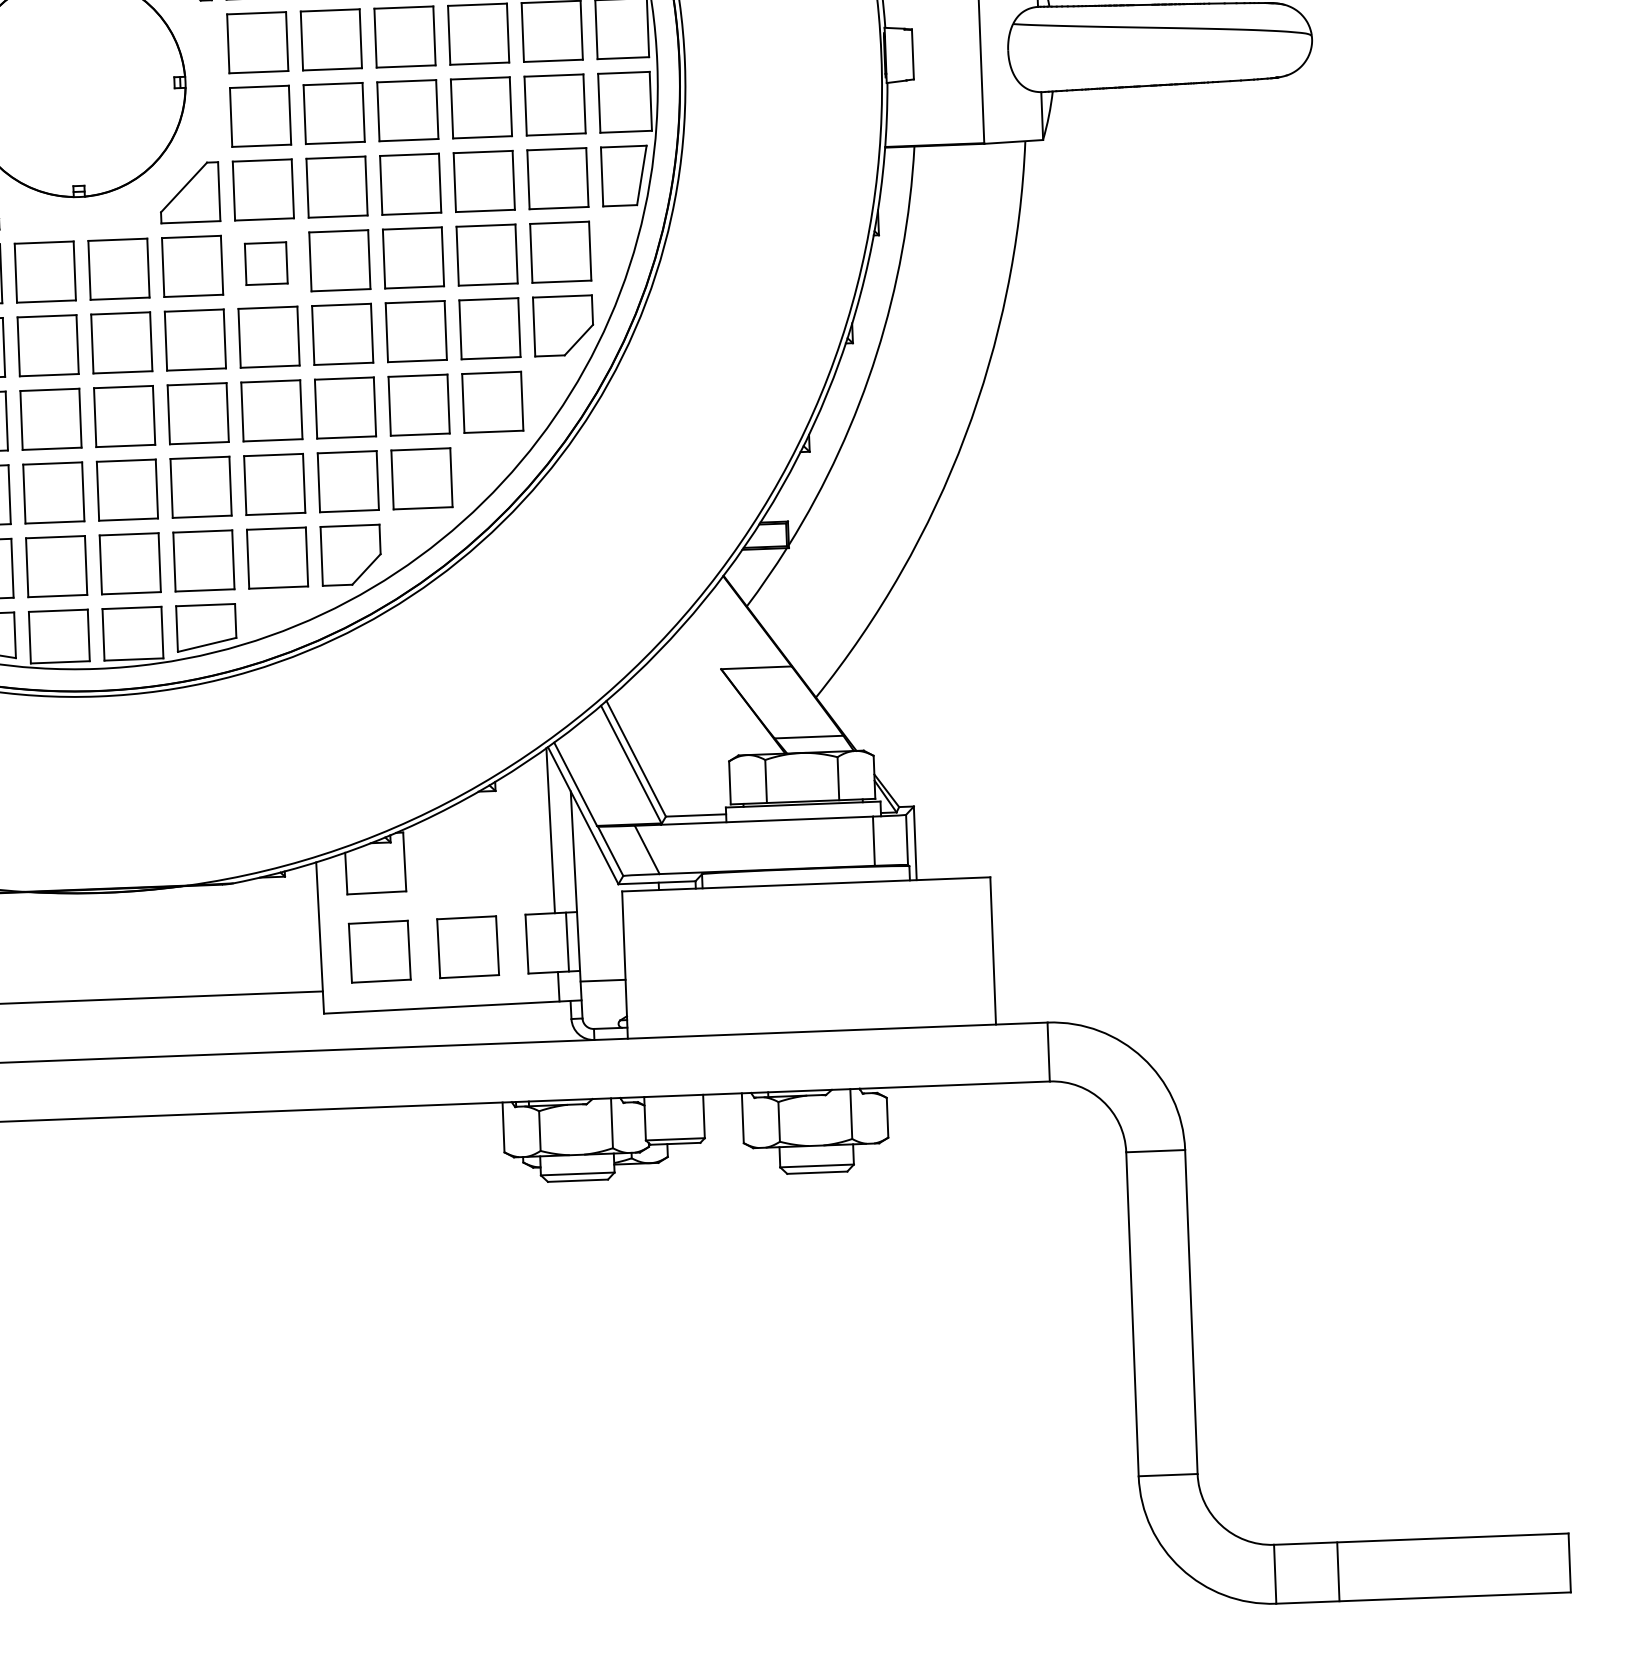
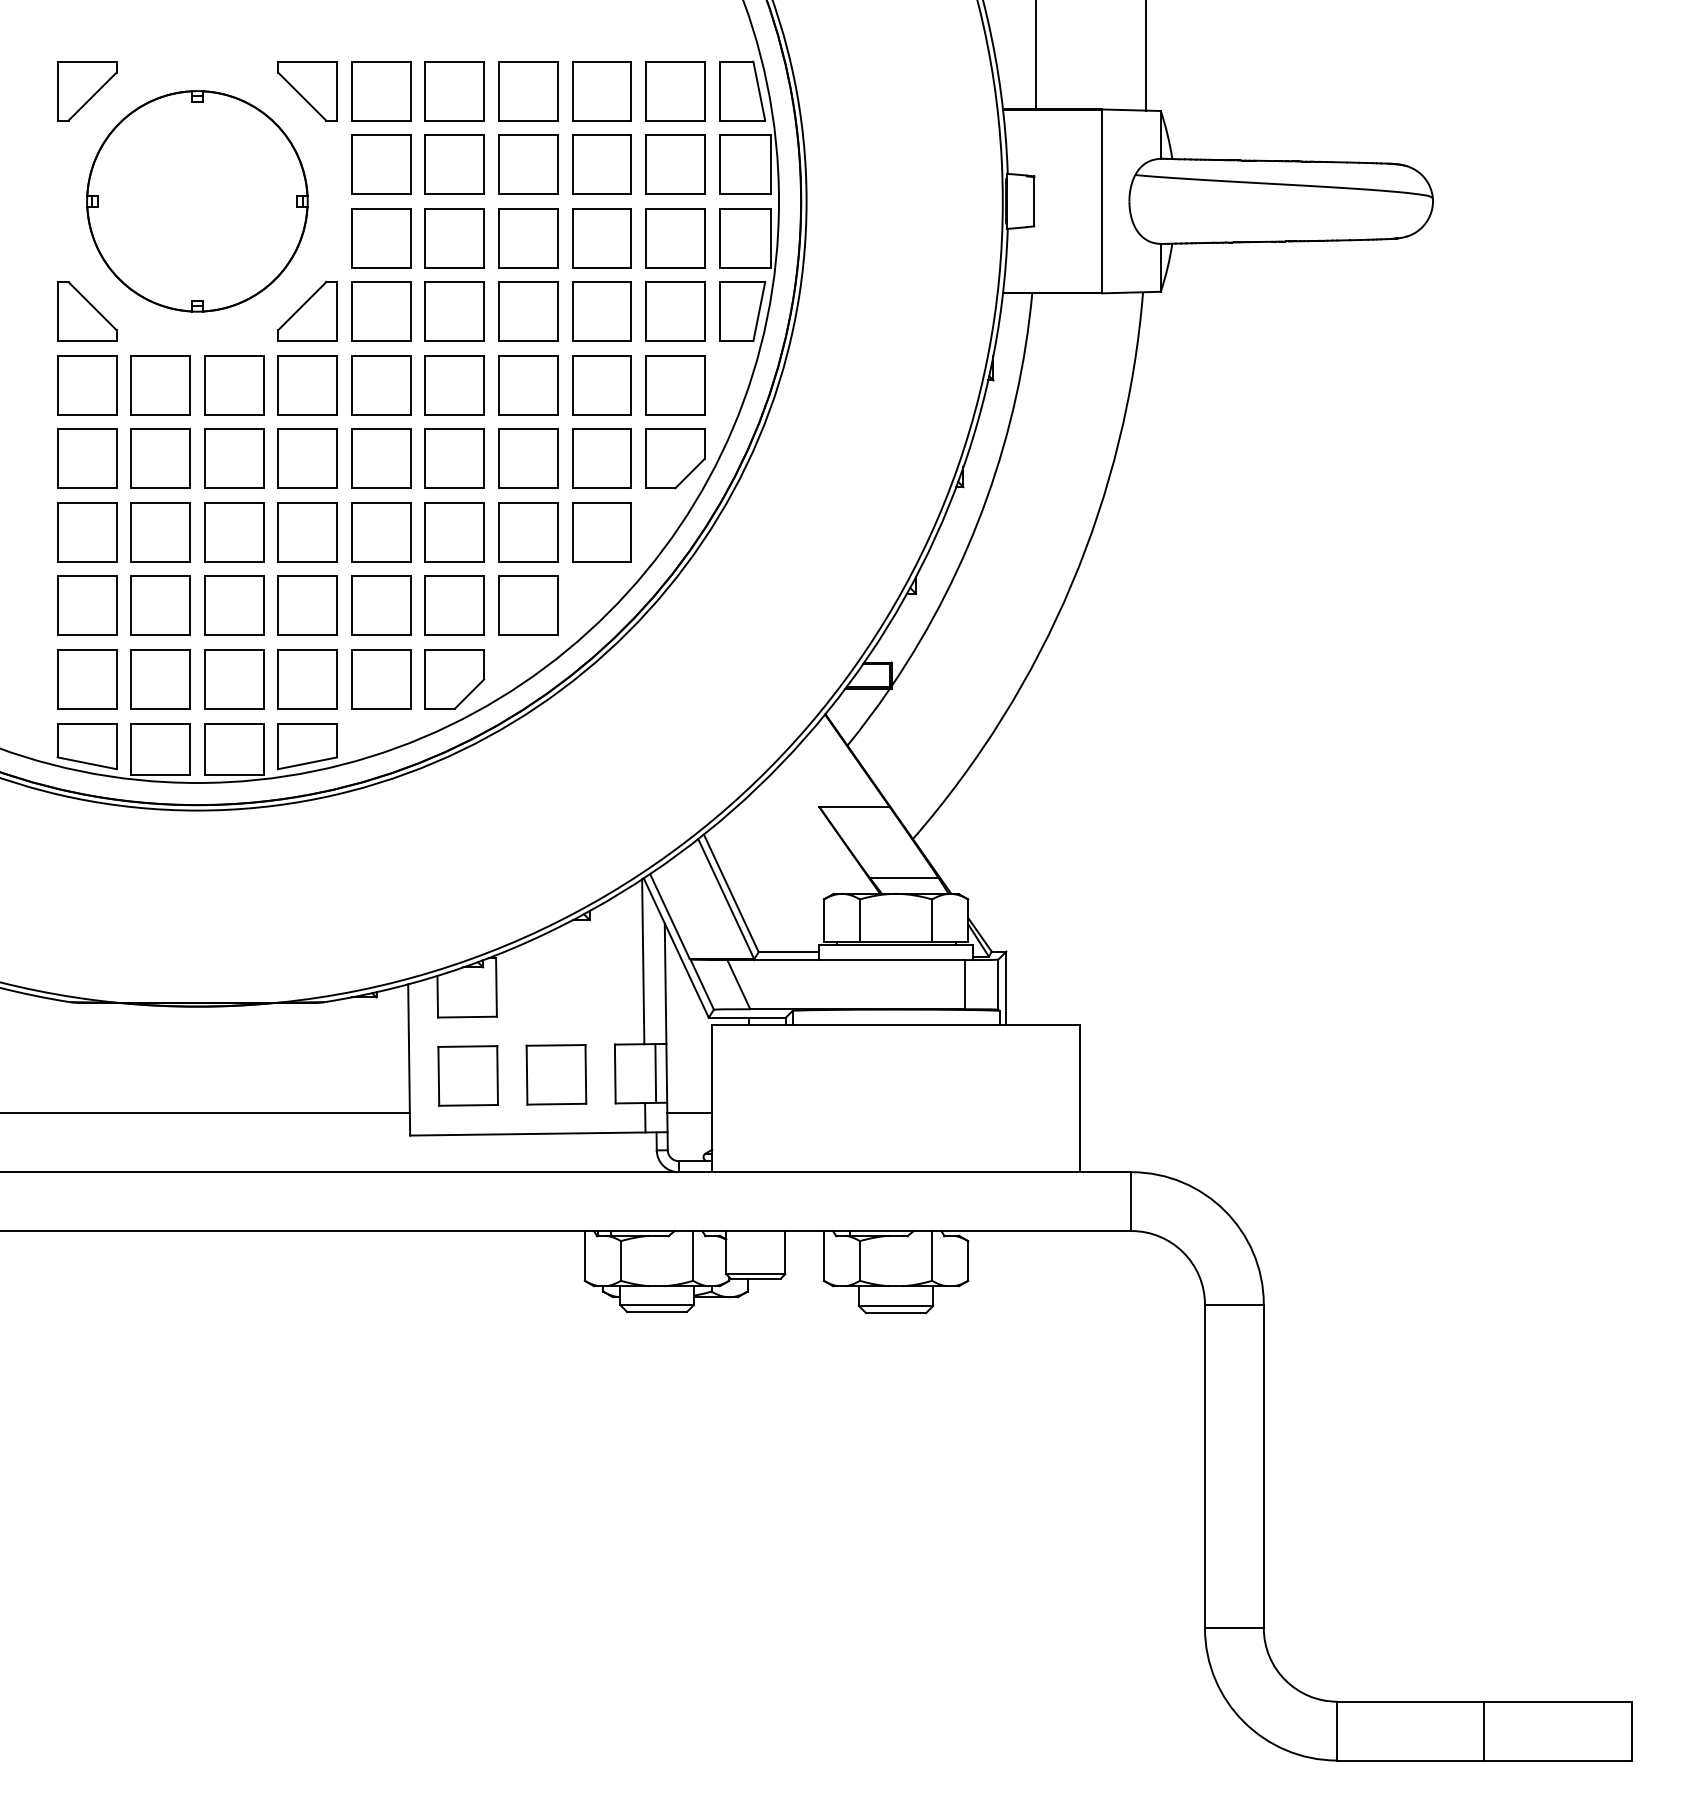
part: (266, 263) -> (381, 385), size x1.43
line: (1338, 1571) -> (1484, 1730), moved

